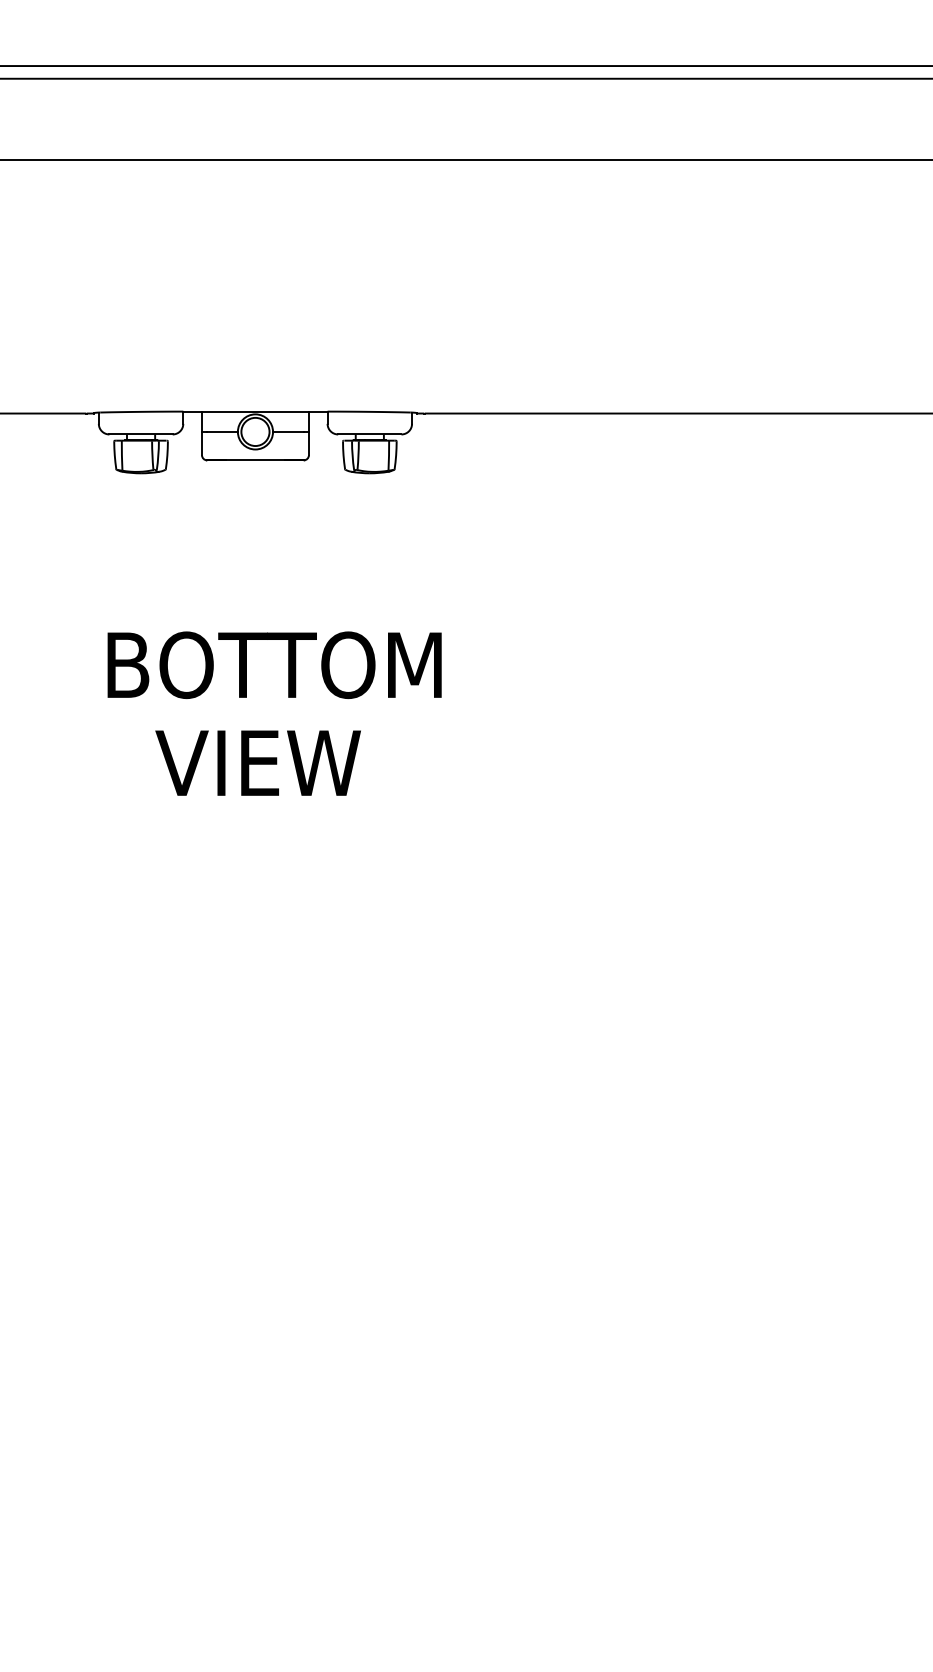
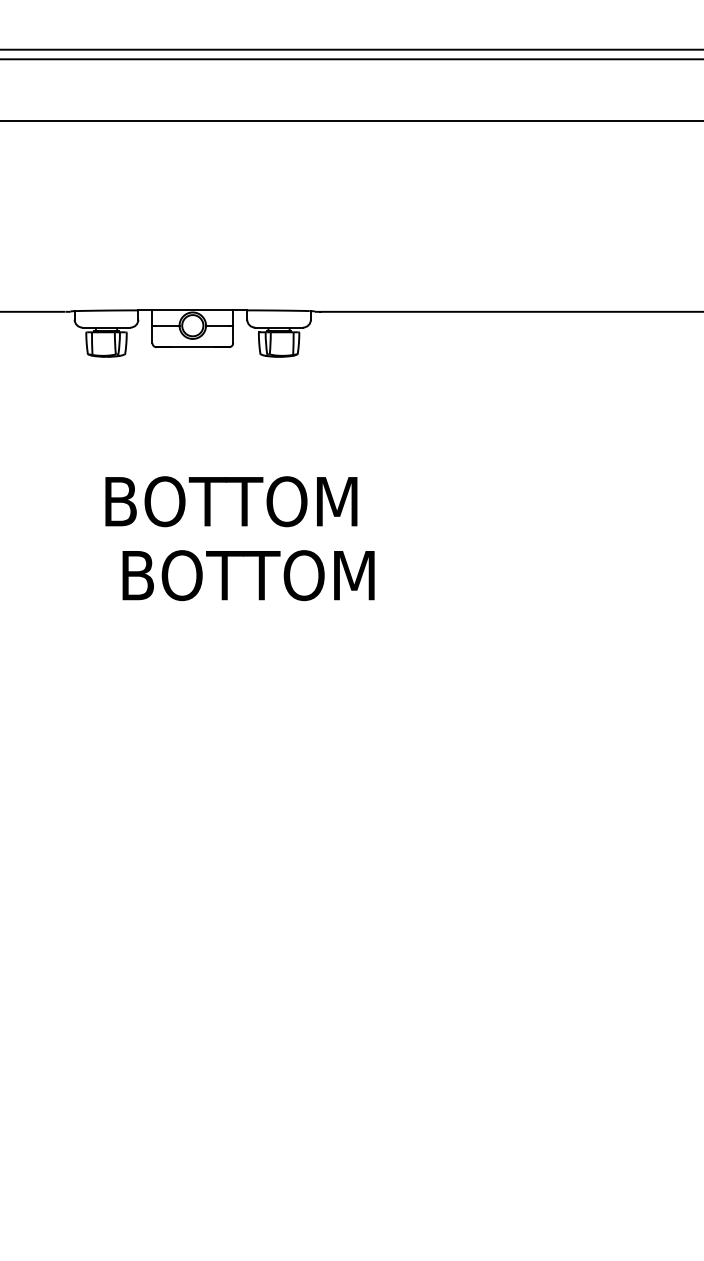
text: (274, 664) -> (231, 501), moved
text: (325, 762) -> (245, 575), VIEW -> BOTTOM

